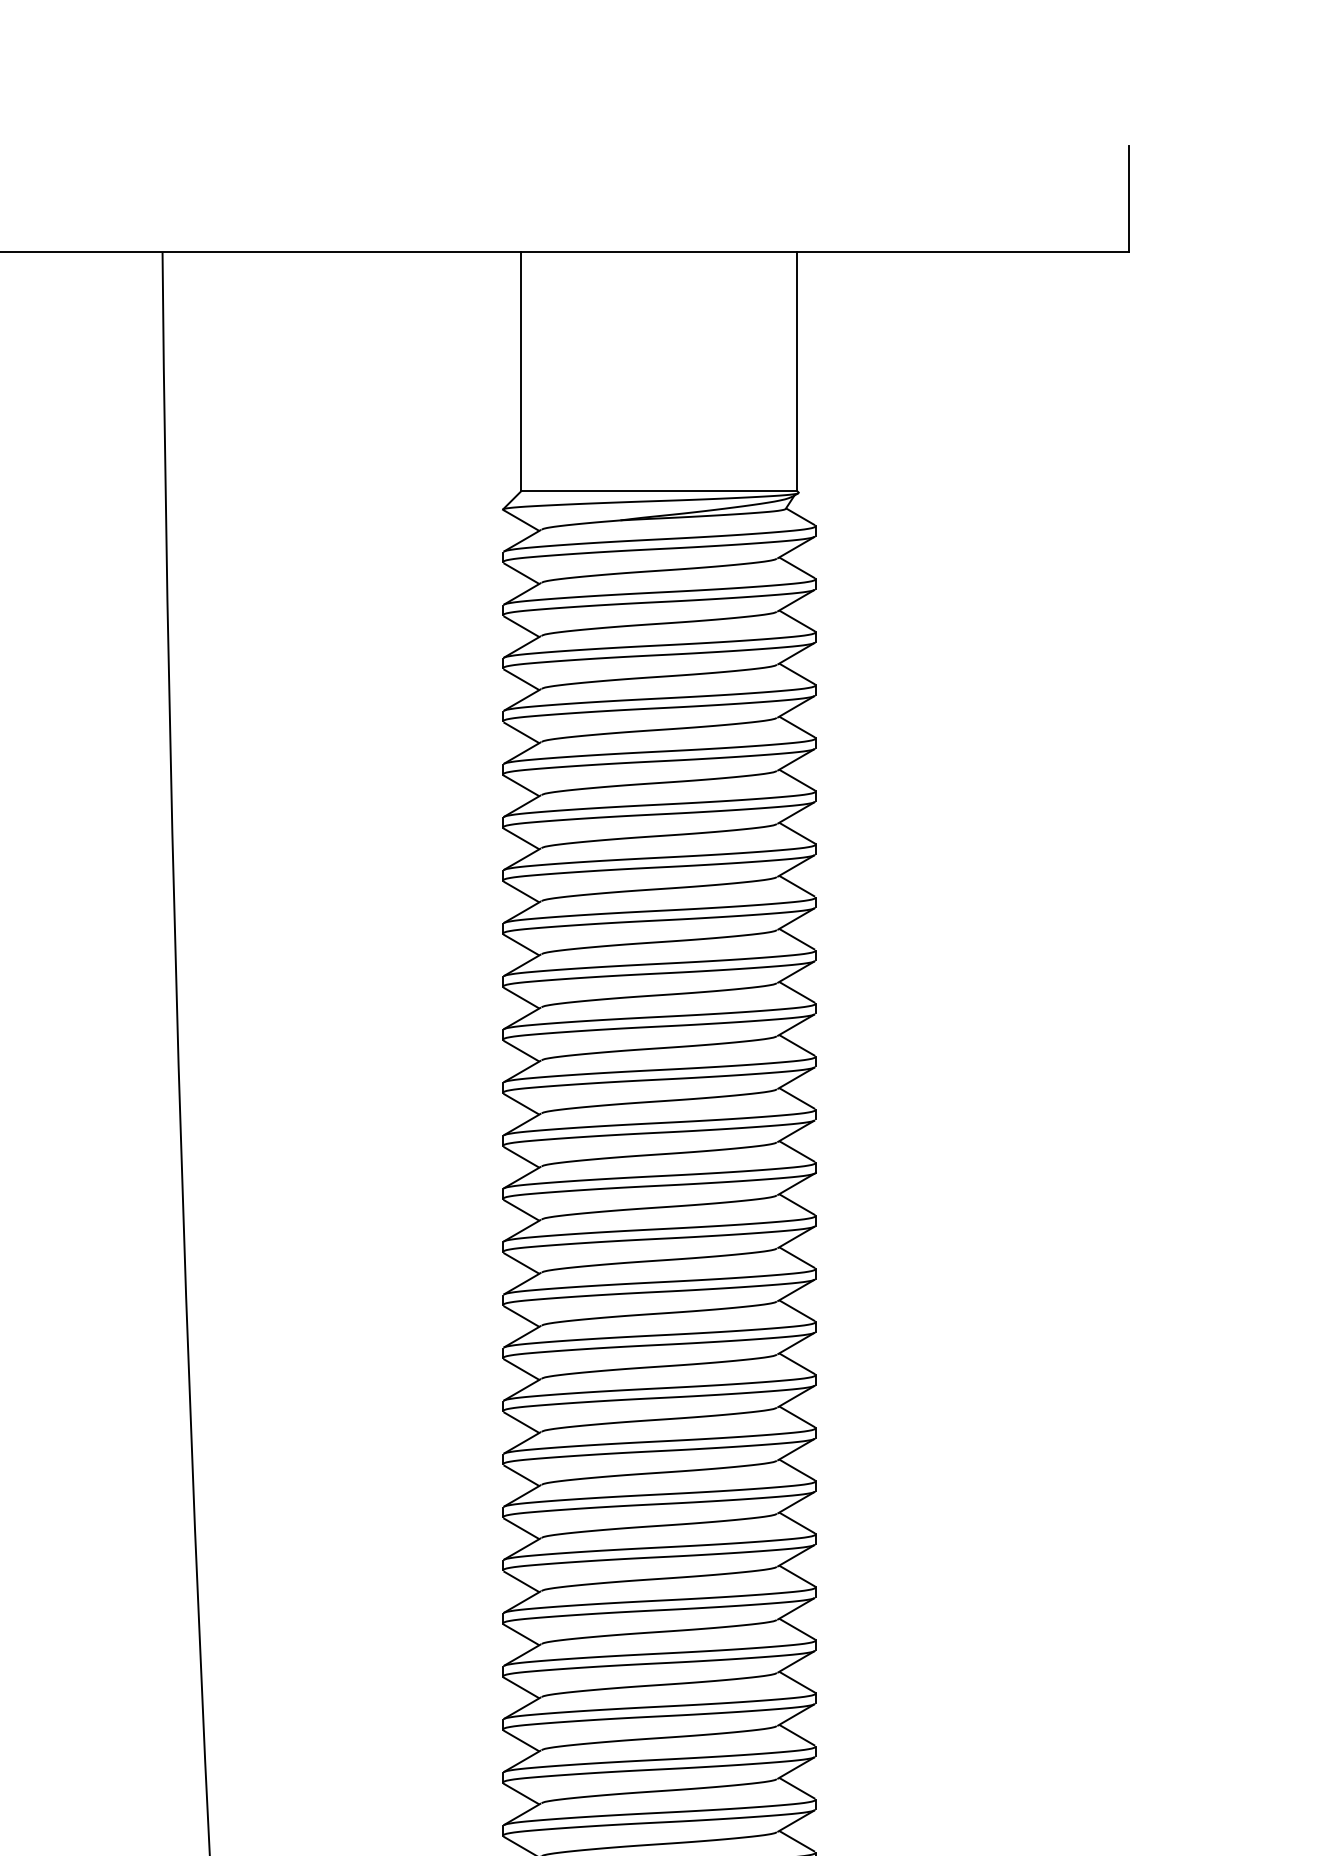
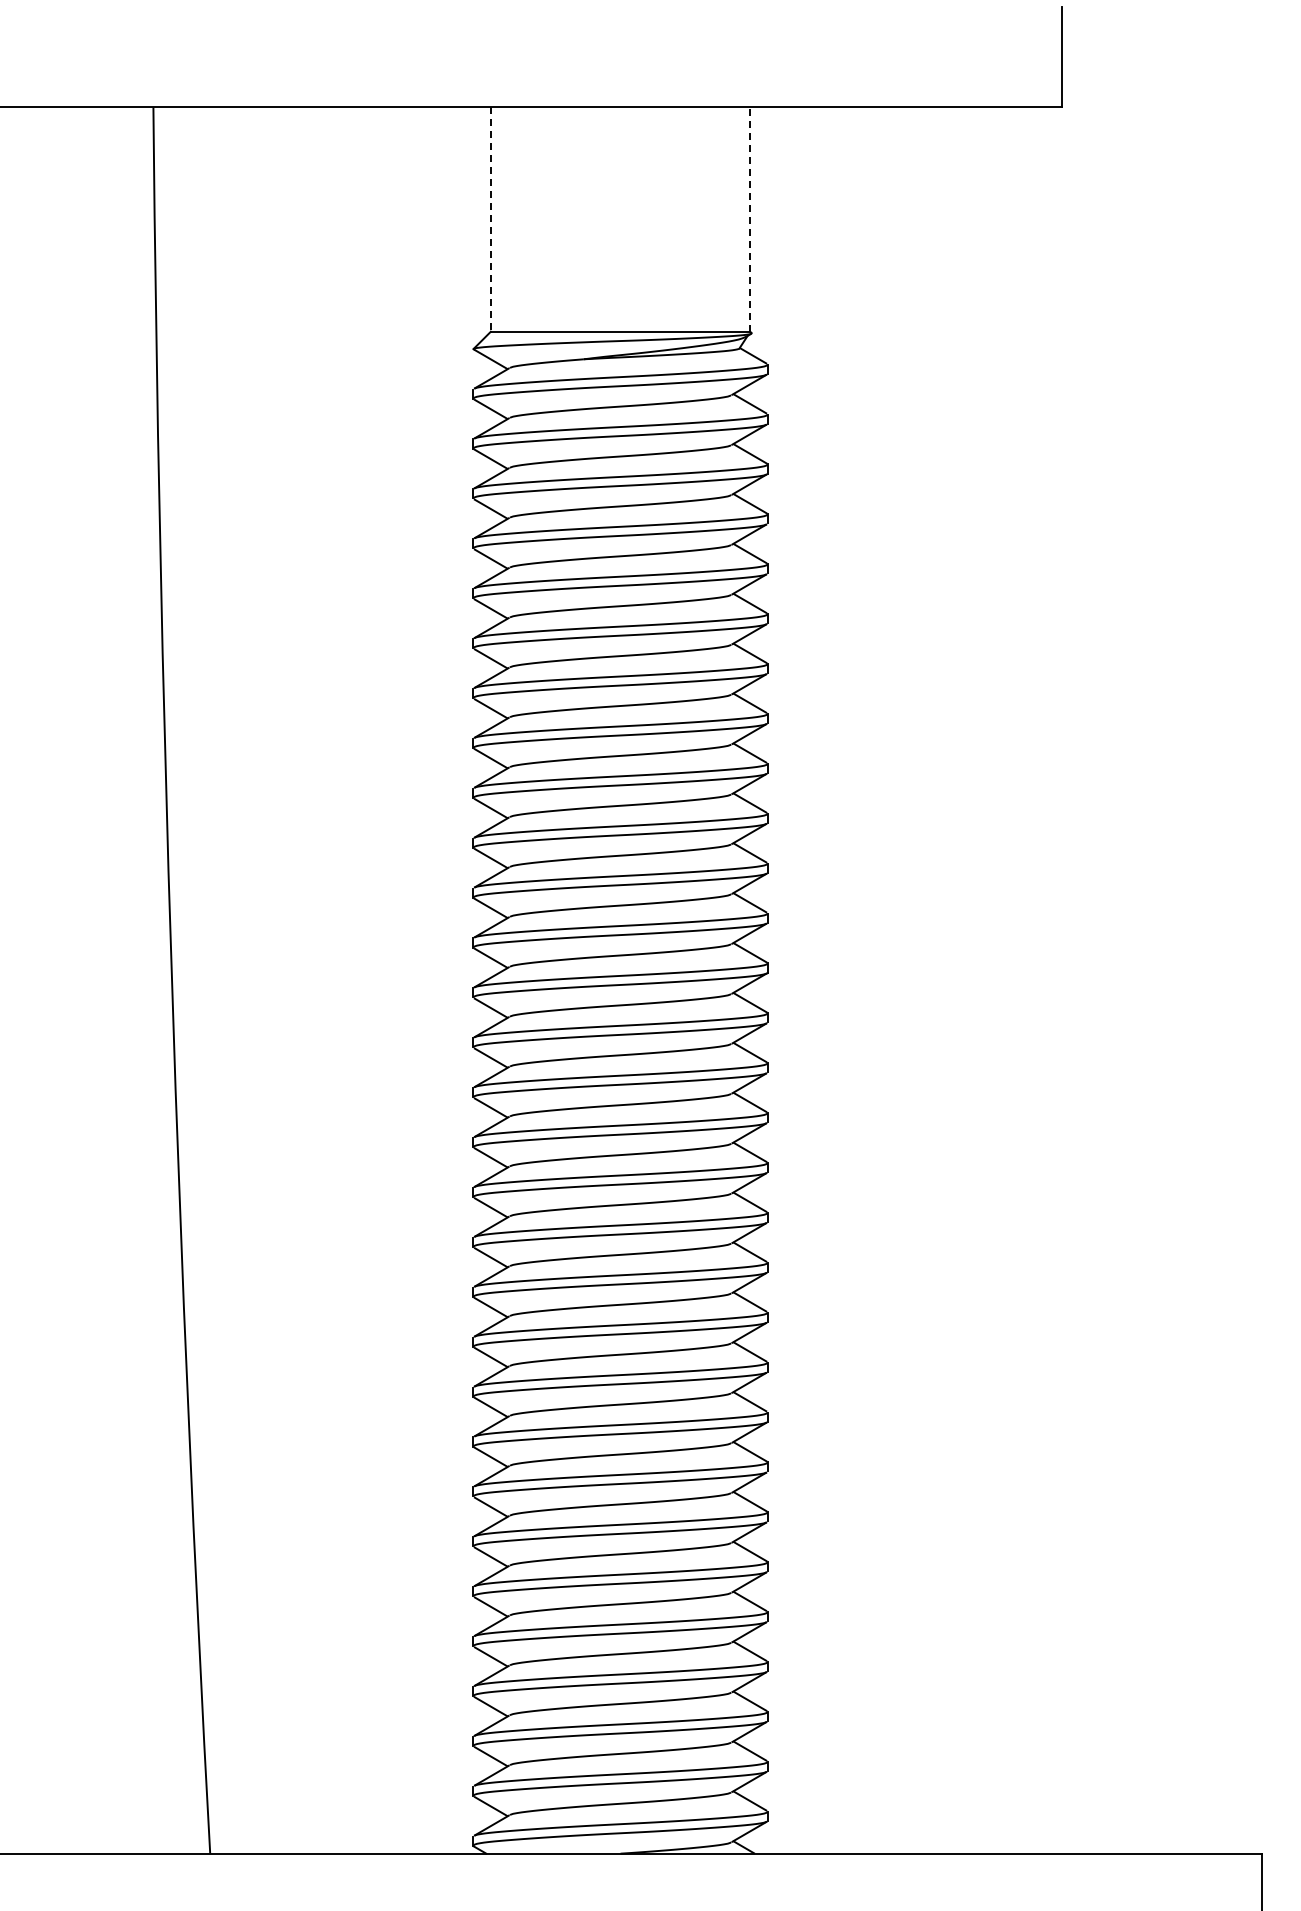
line: (797, 370) -> (750, 218), solid -> dashed
line: (521, 371) -> (490, 219), solid -> dashed

